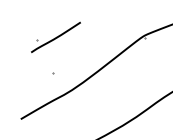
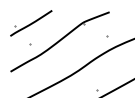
part: (56, 37) -> (31, 23), size x1.43

